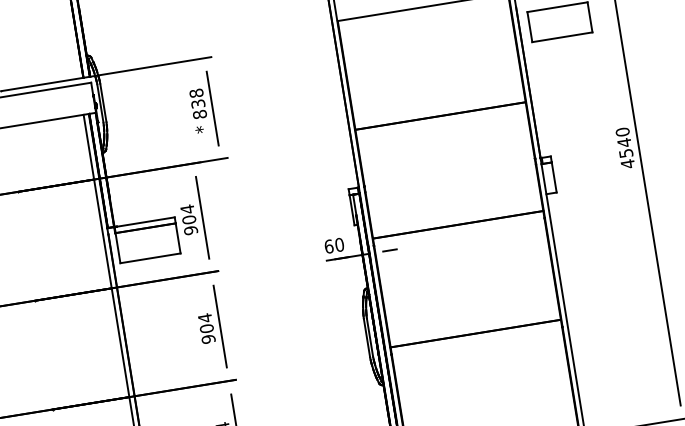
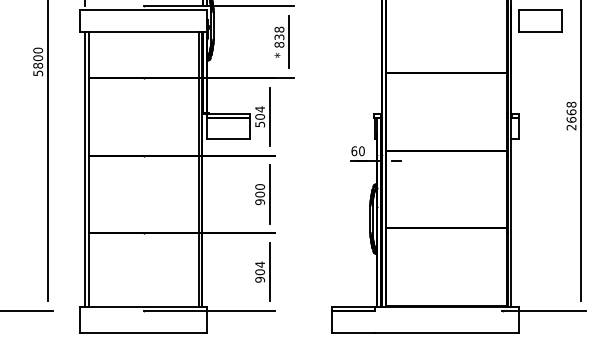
text: (625, 147) -> (571, 115), 4540 -> 2668
text: (190, 230) -> (259, 124), 904 -> 504
text: (205, 318) -> (260, 187), 904 -> 900

